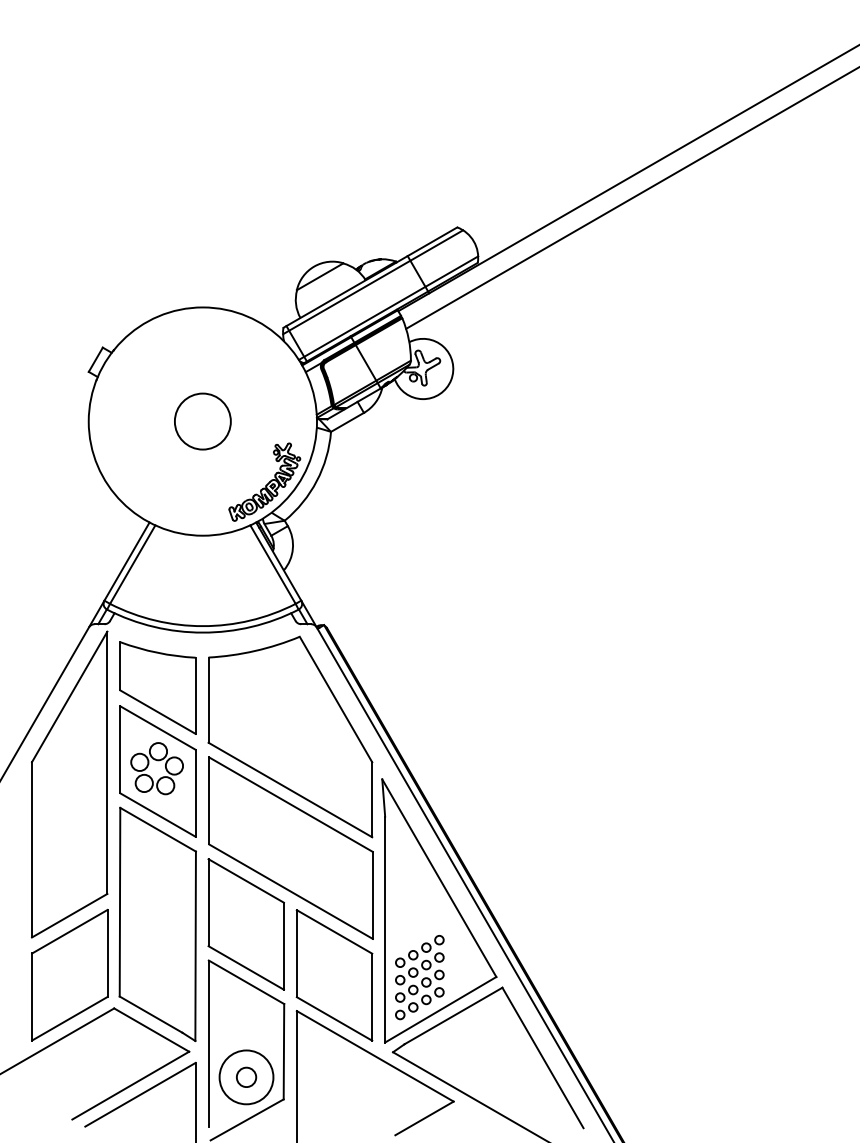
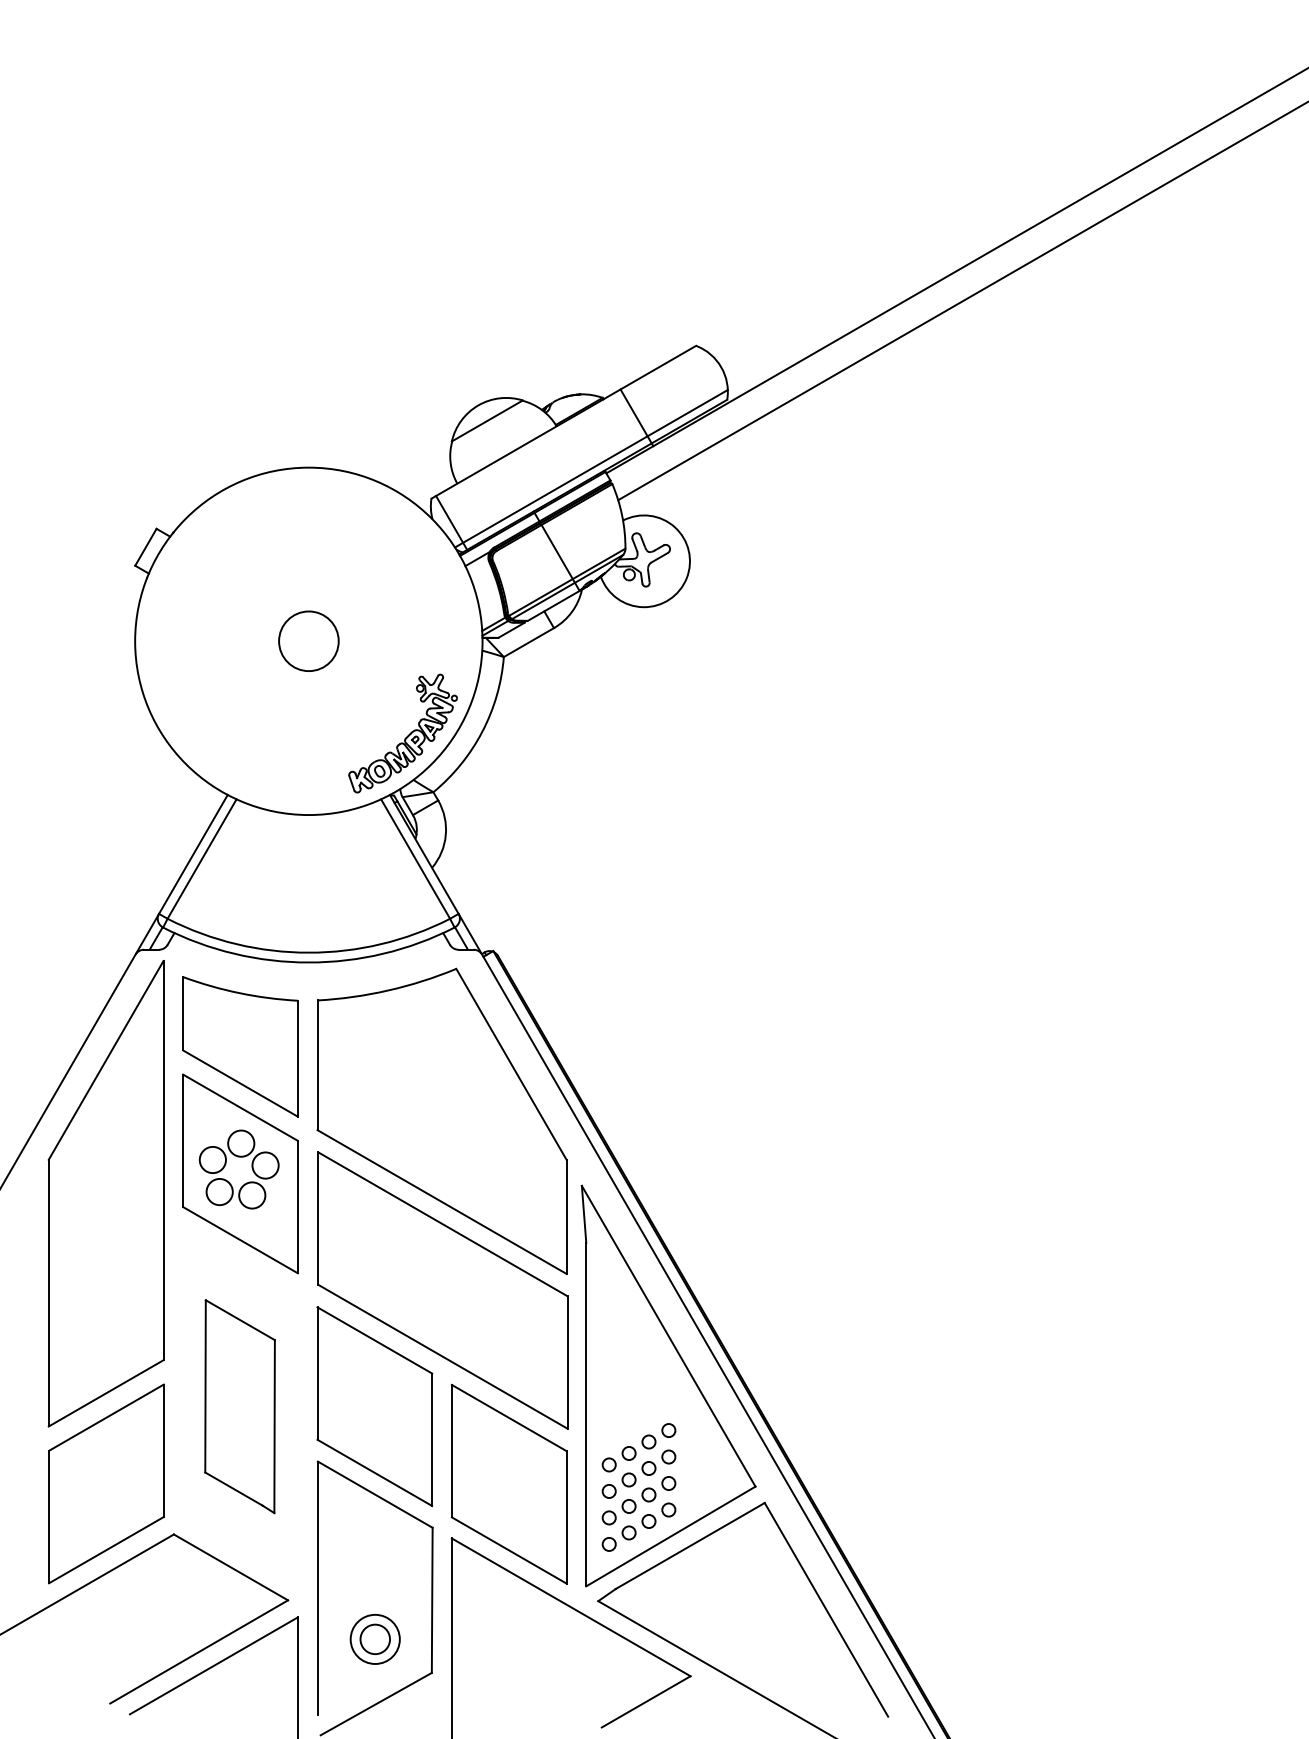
line: (373, 282) -> (568, 429), removed
circle: (202, 421) -> (308, 641), size x0.7
part: (157, 924) -> (239, 1406), size x0.6
circle: (246, 1077) -> (375, 1639), size x0.6

